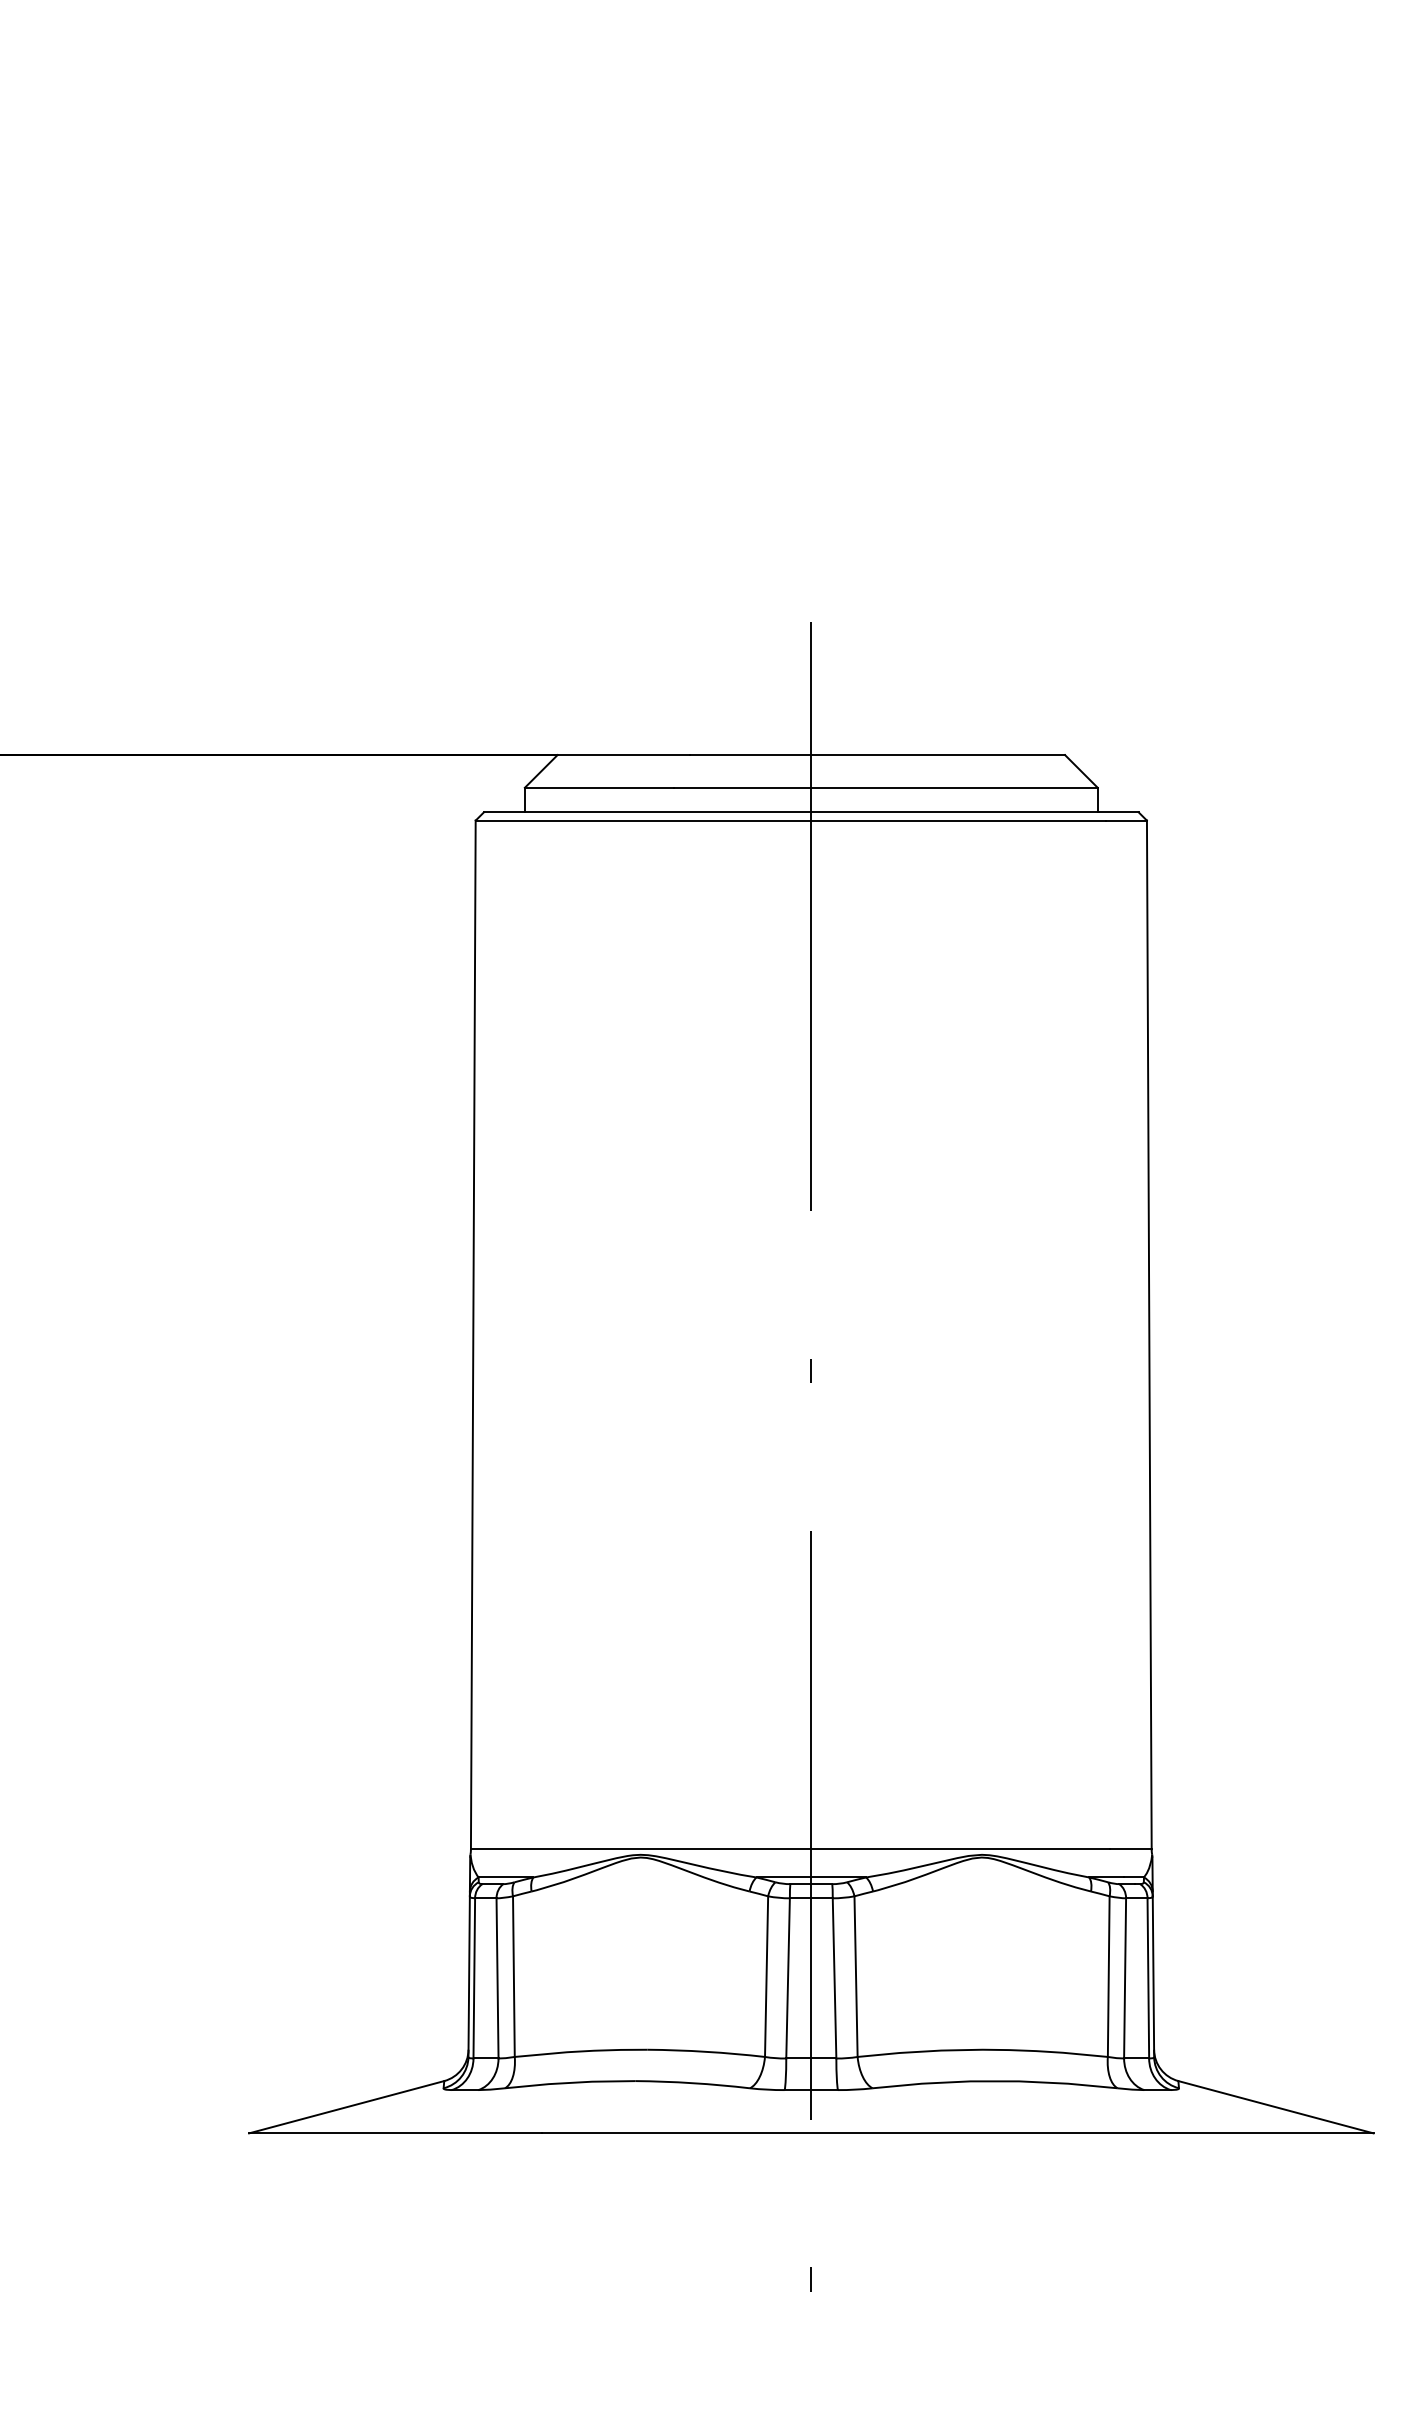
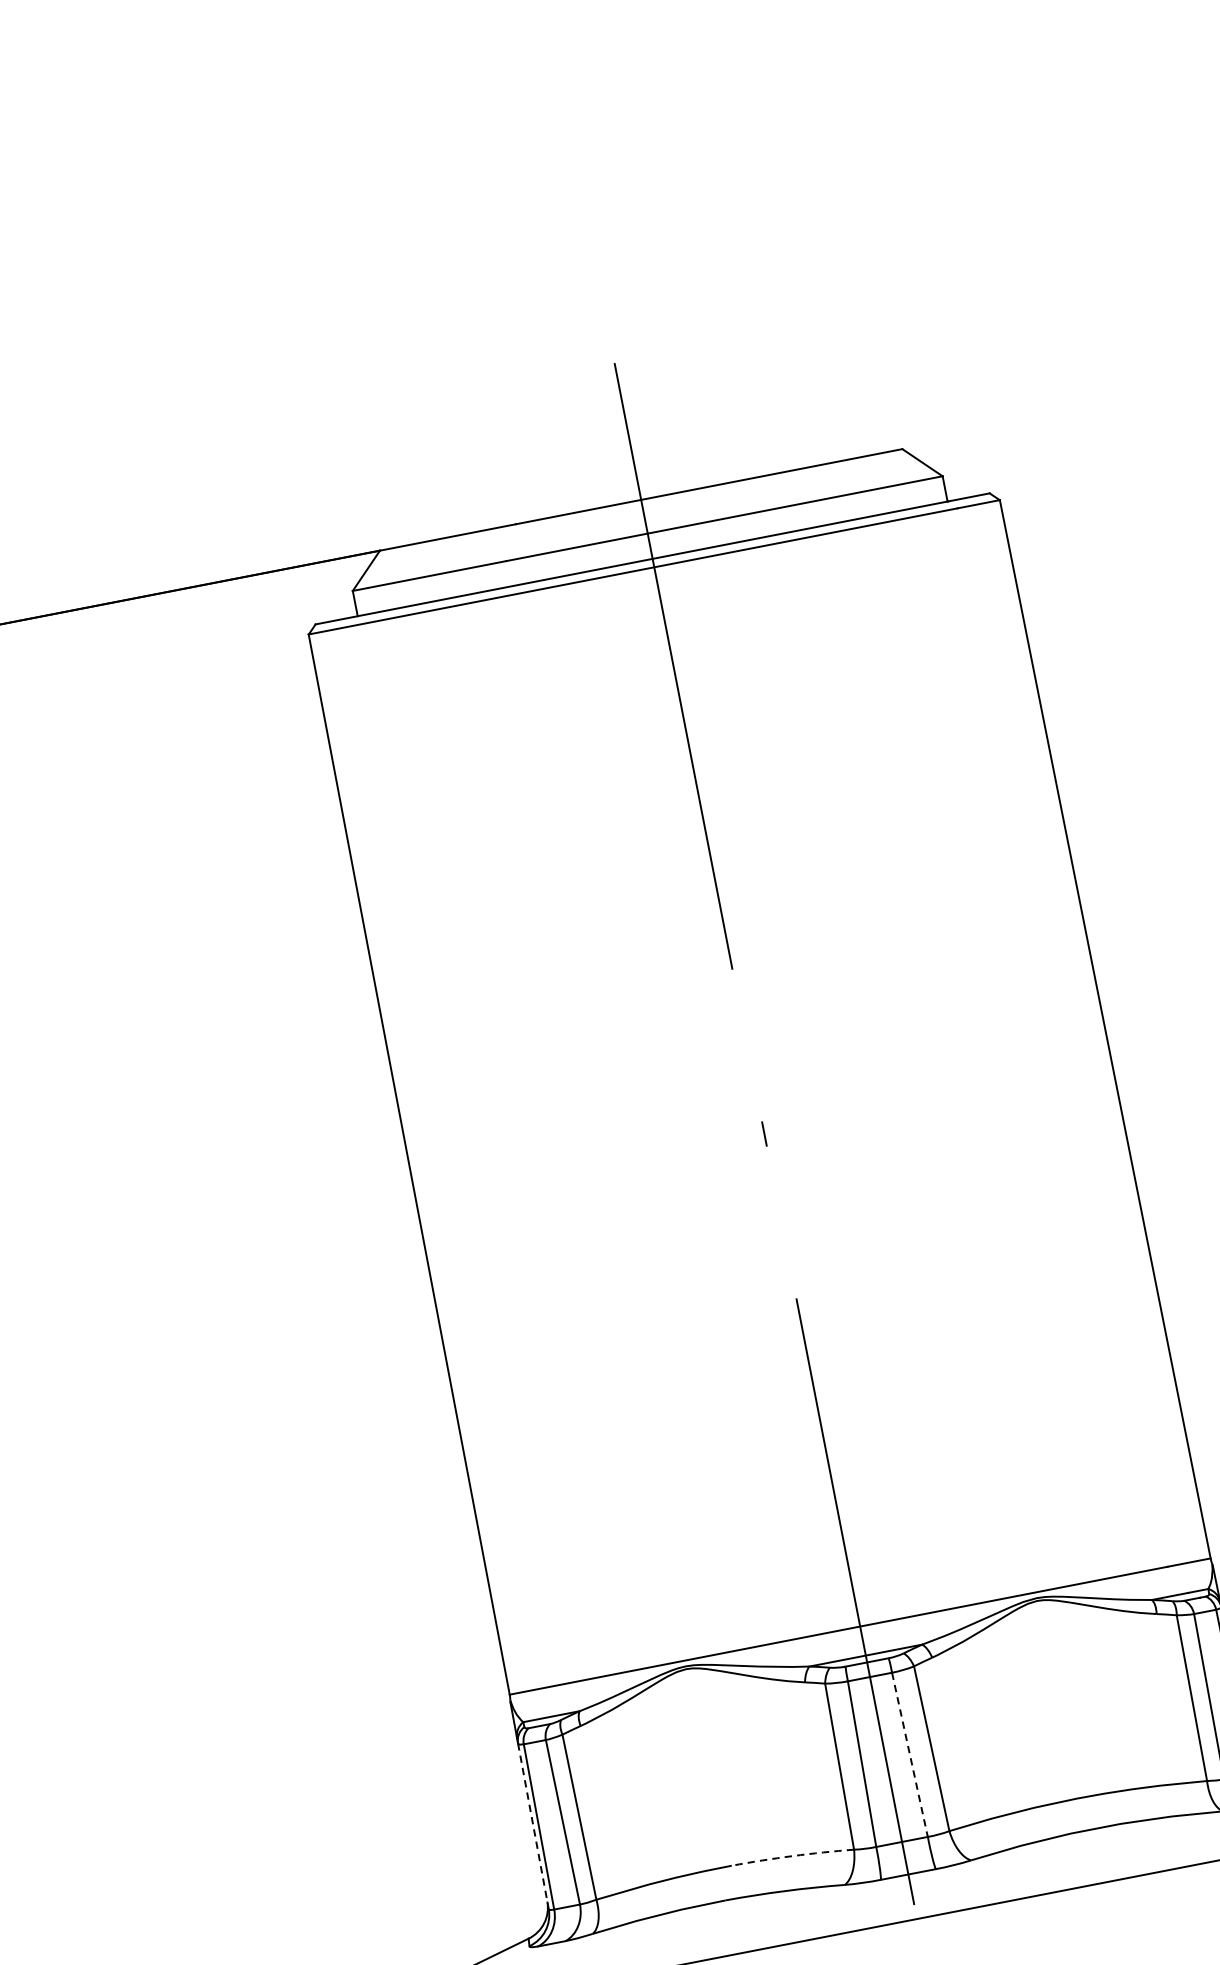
line: (469, 1977) -> (533, 1826), solid -> dashed
line: (834, 1978) -> (909, 1754), solid -> dashed
arc: (706, 2051) -> (792, 1855), solid -> dashed

